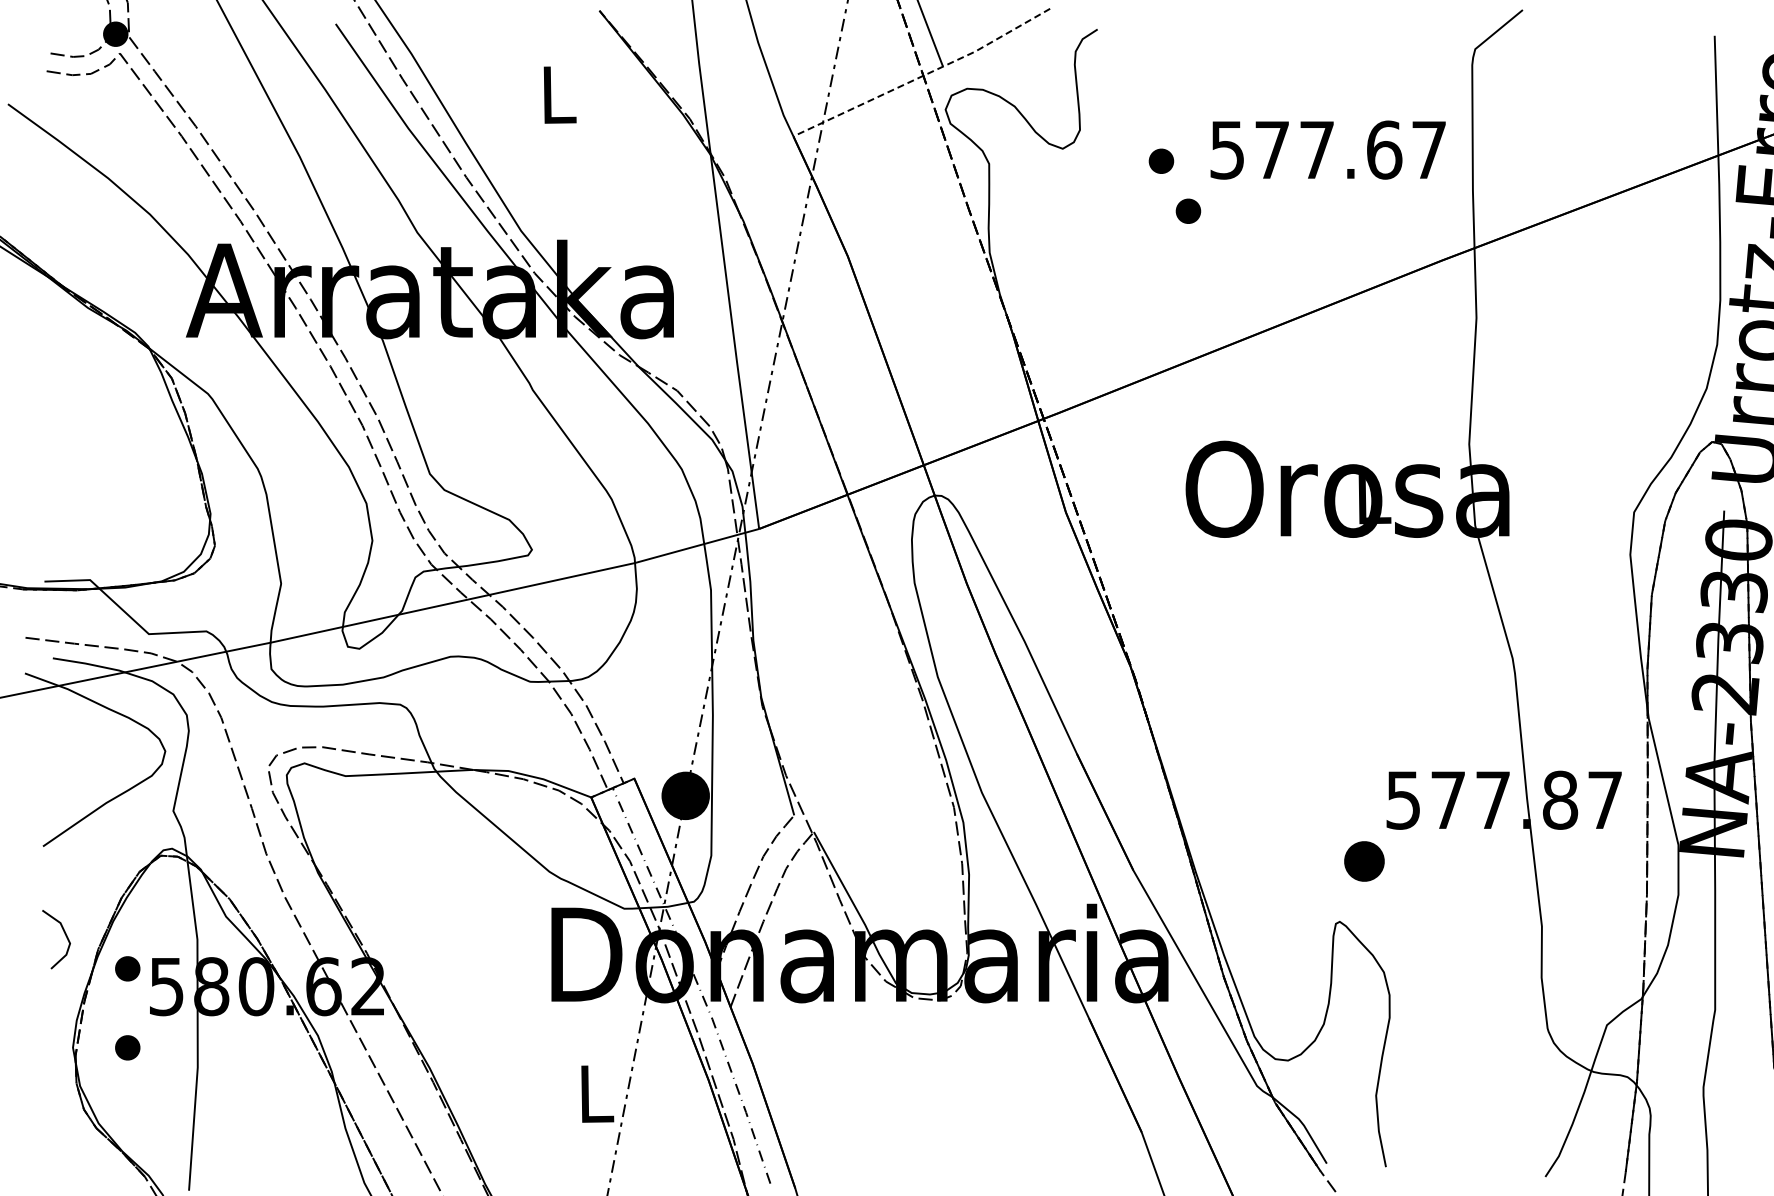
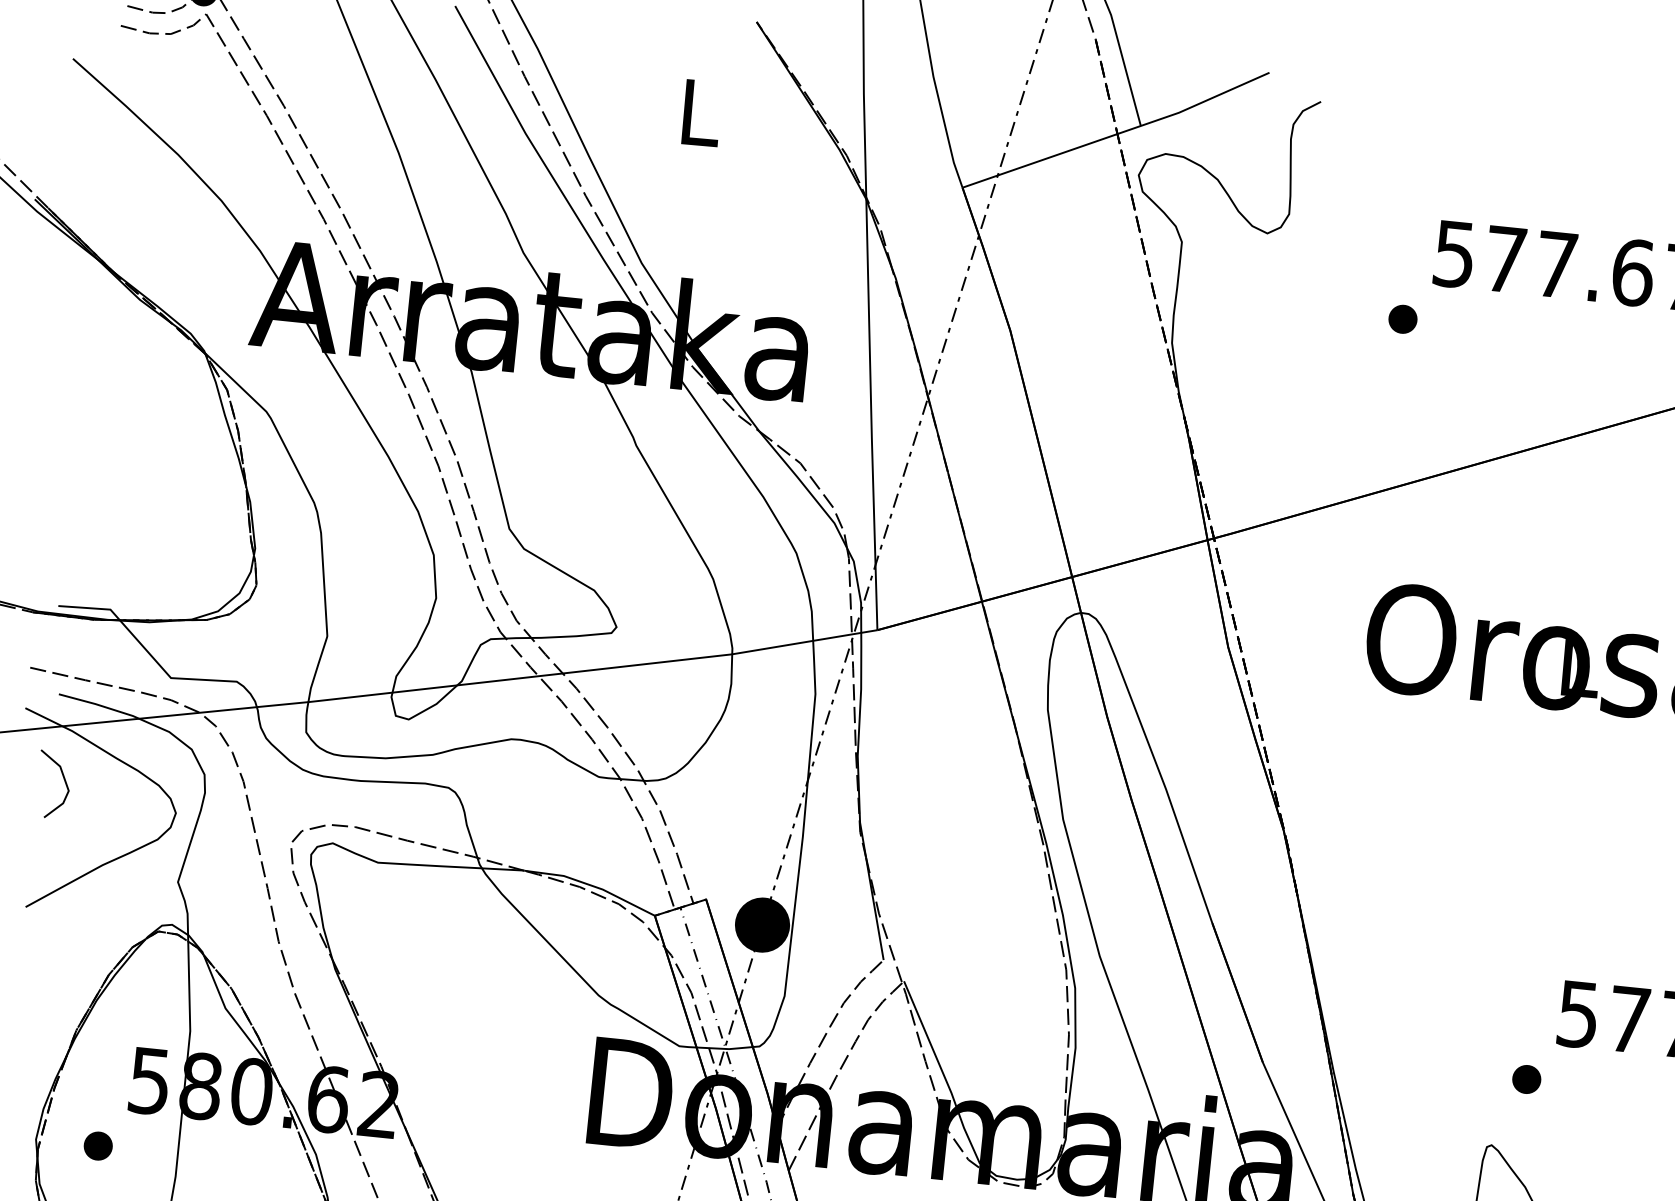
line: (923, 75) -> (1117, 133), dashed -> solid
part: (1161, 160) -> (1378, 258), removed
part: (1364, 861) -> (1526, 1079), size x0.62
line: (64, 934) -> (63, 780), moved
part: (127, 968) -> (107, 1055), removed

